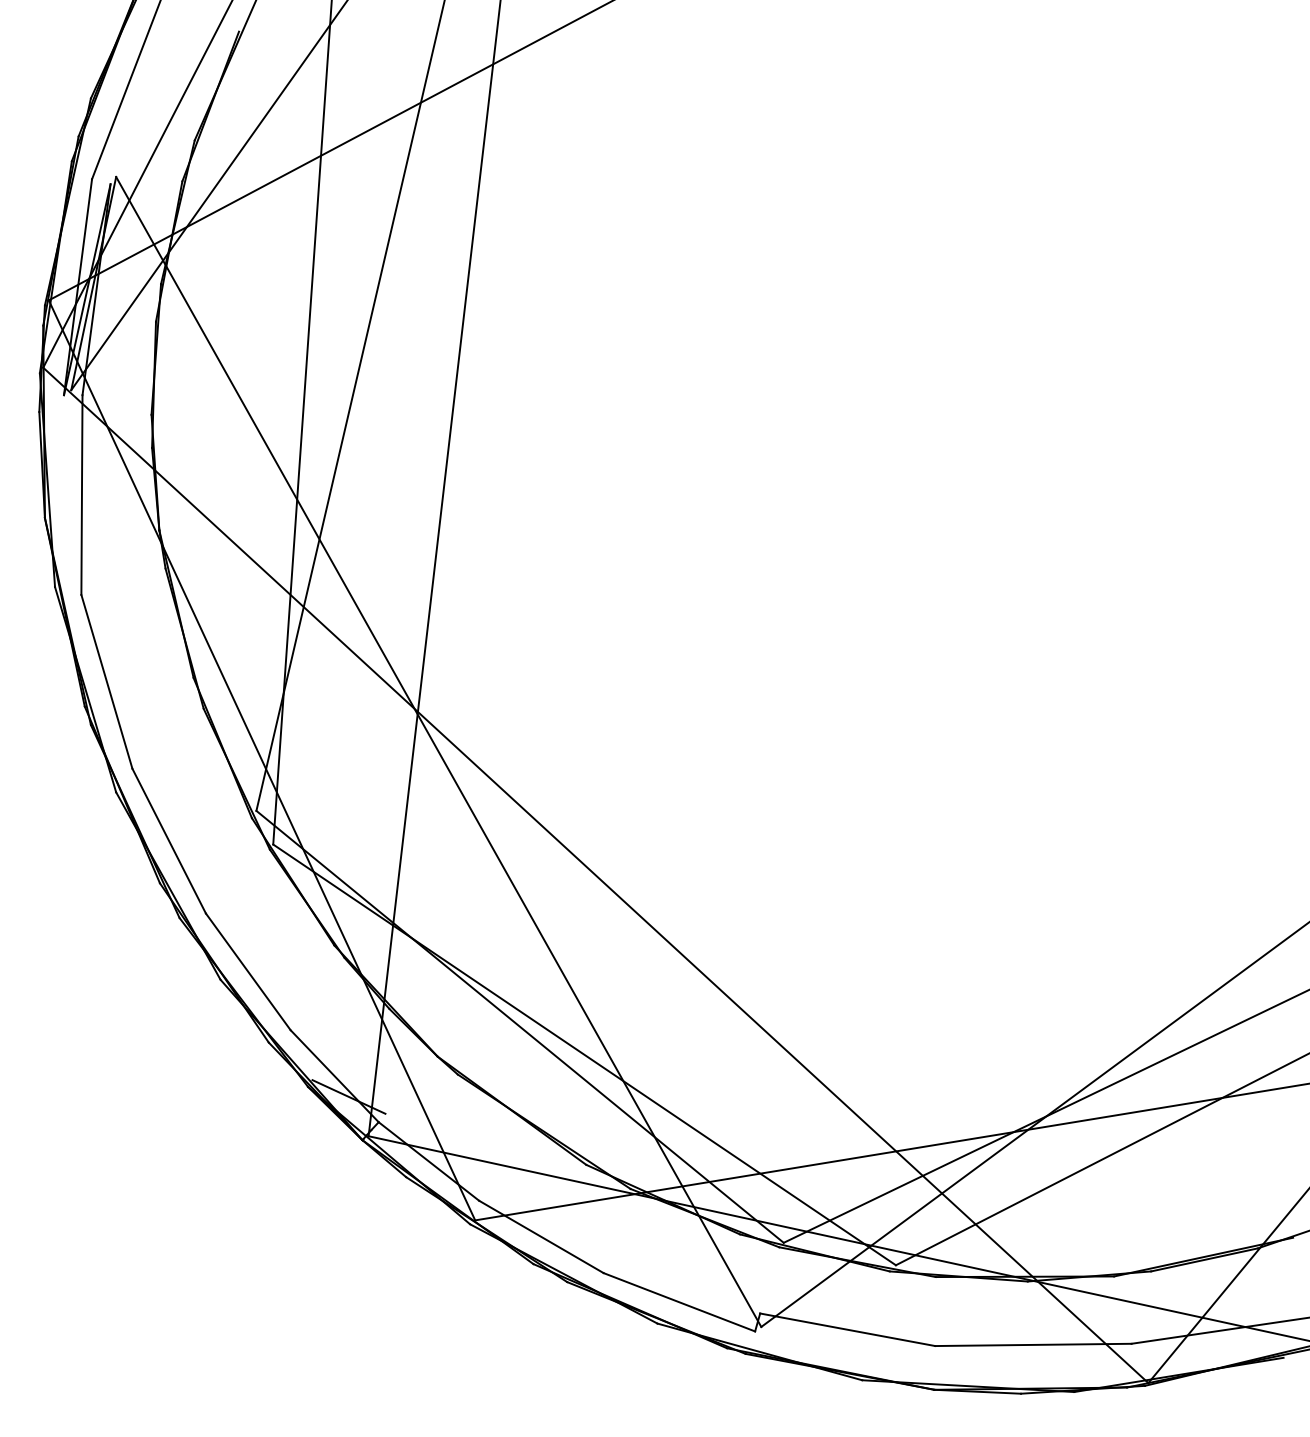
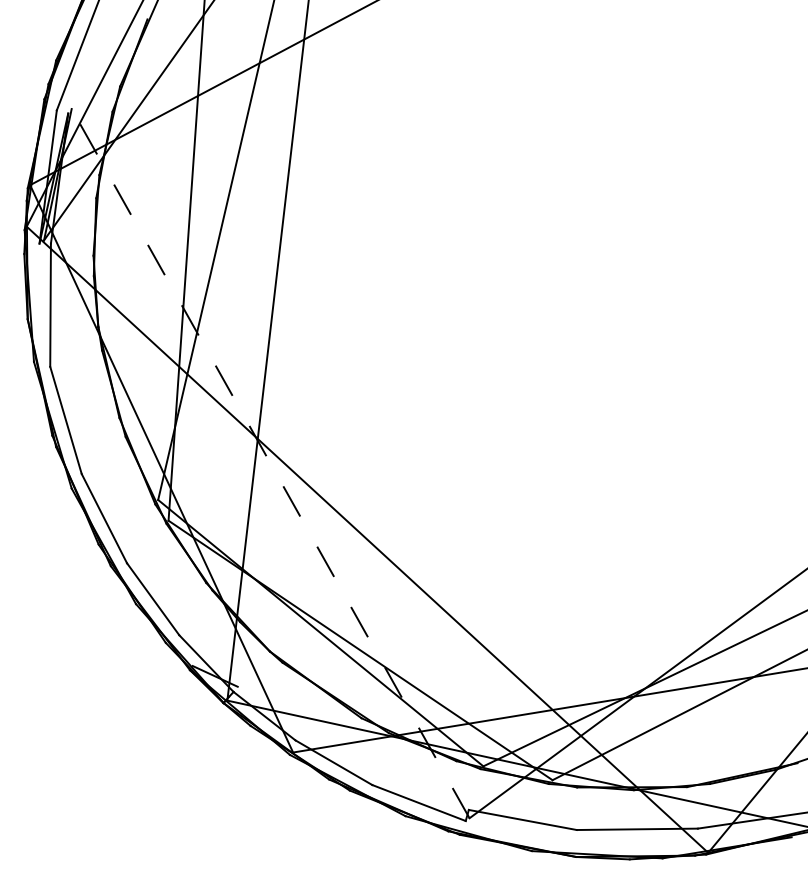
line: (438, 751) -> (270, 463), solid -> dashed

